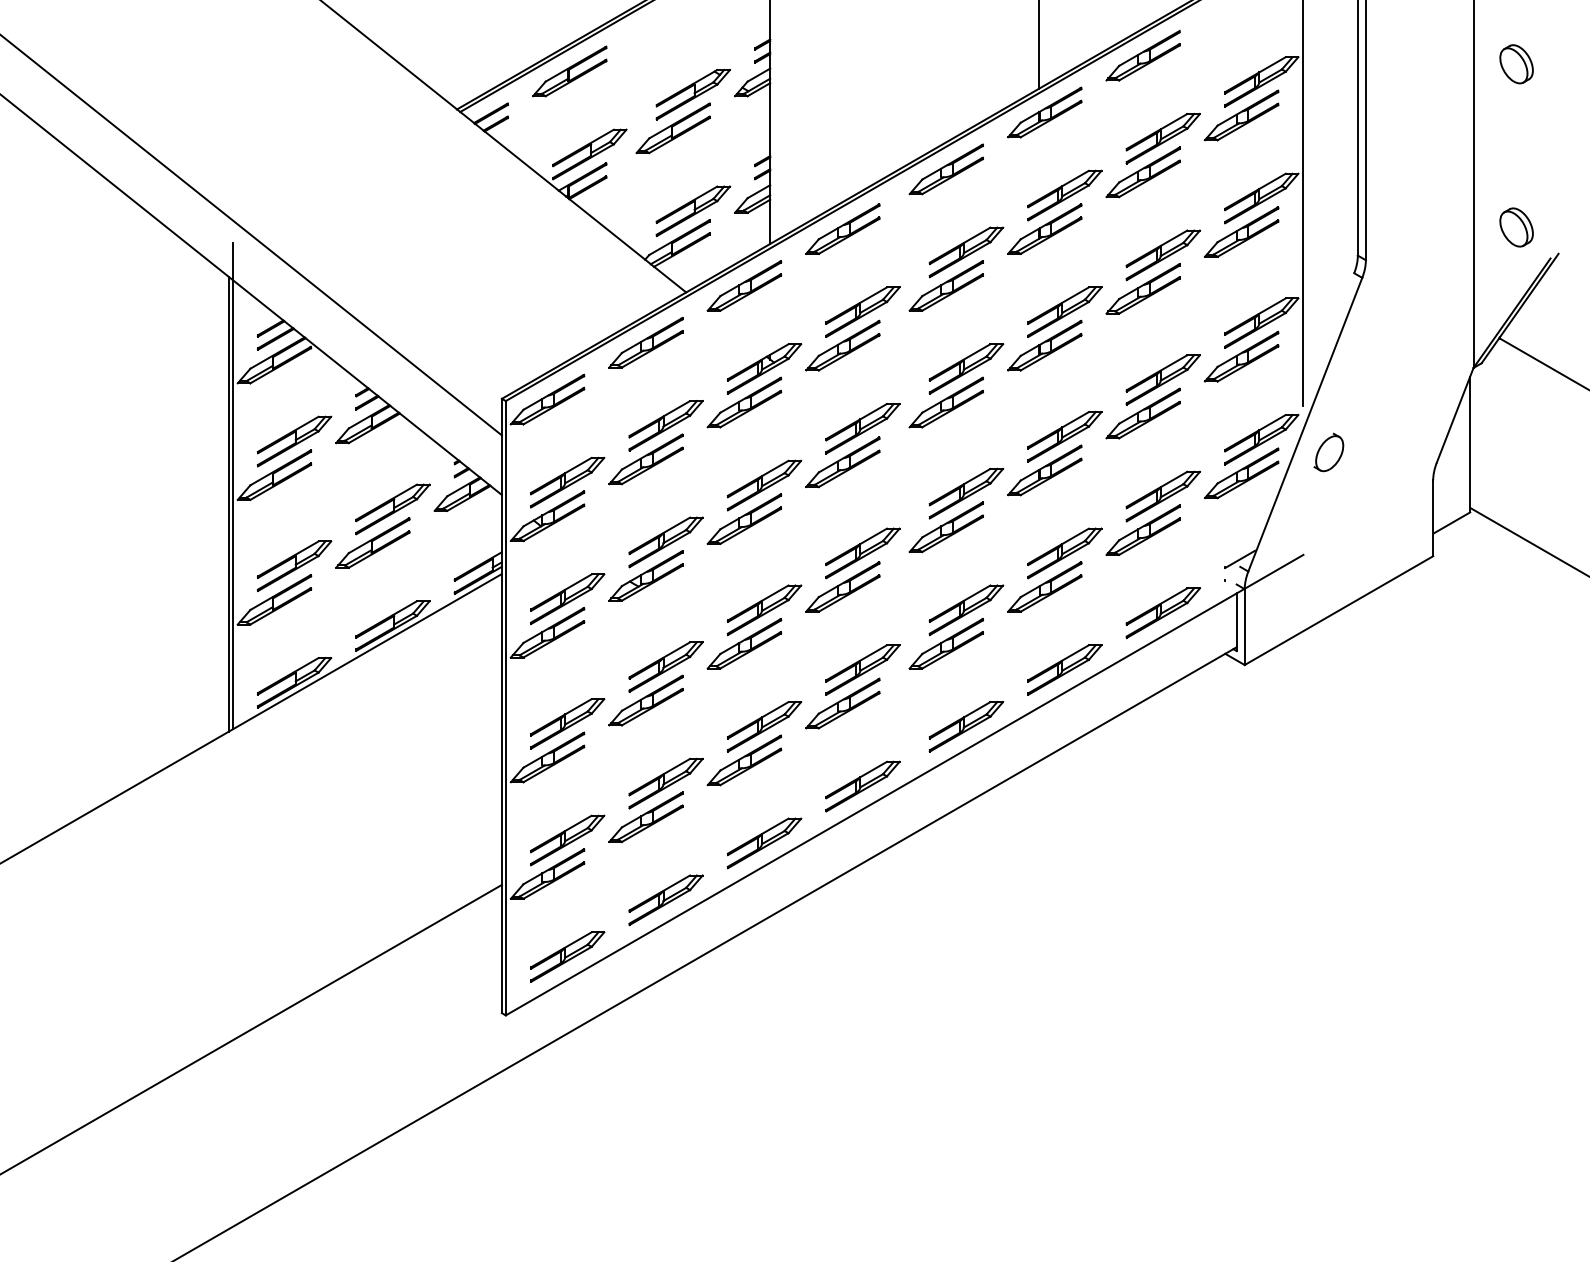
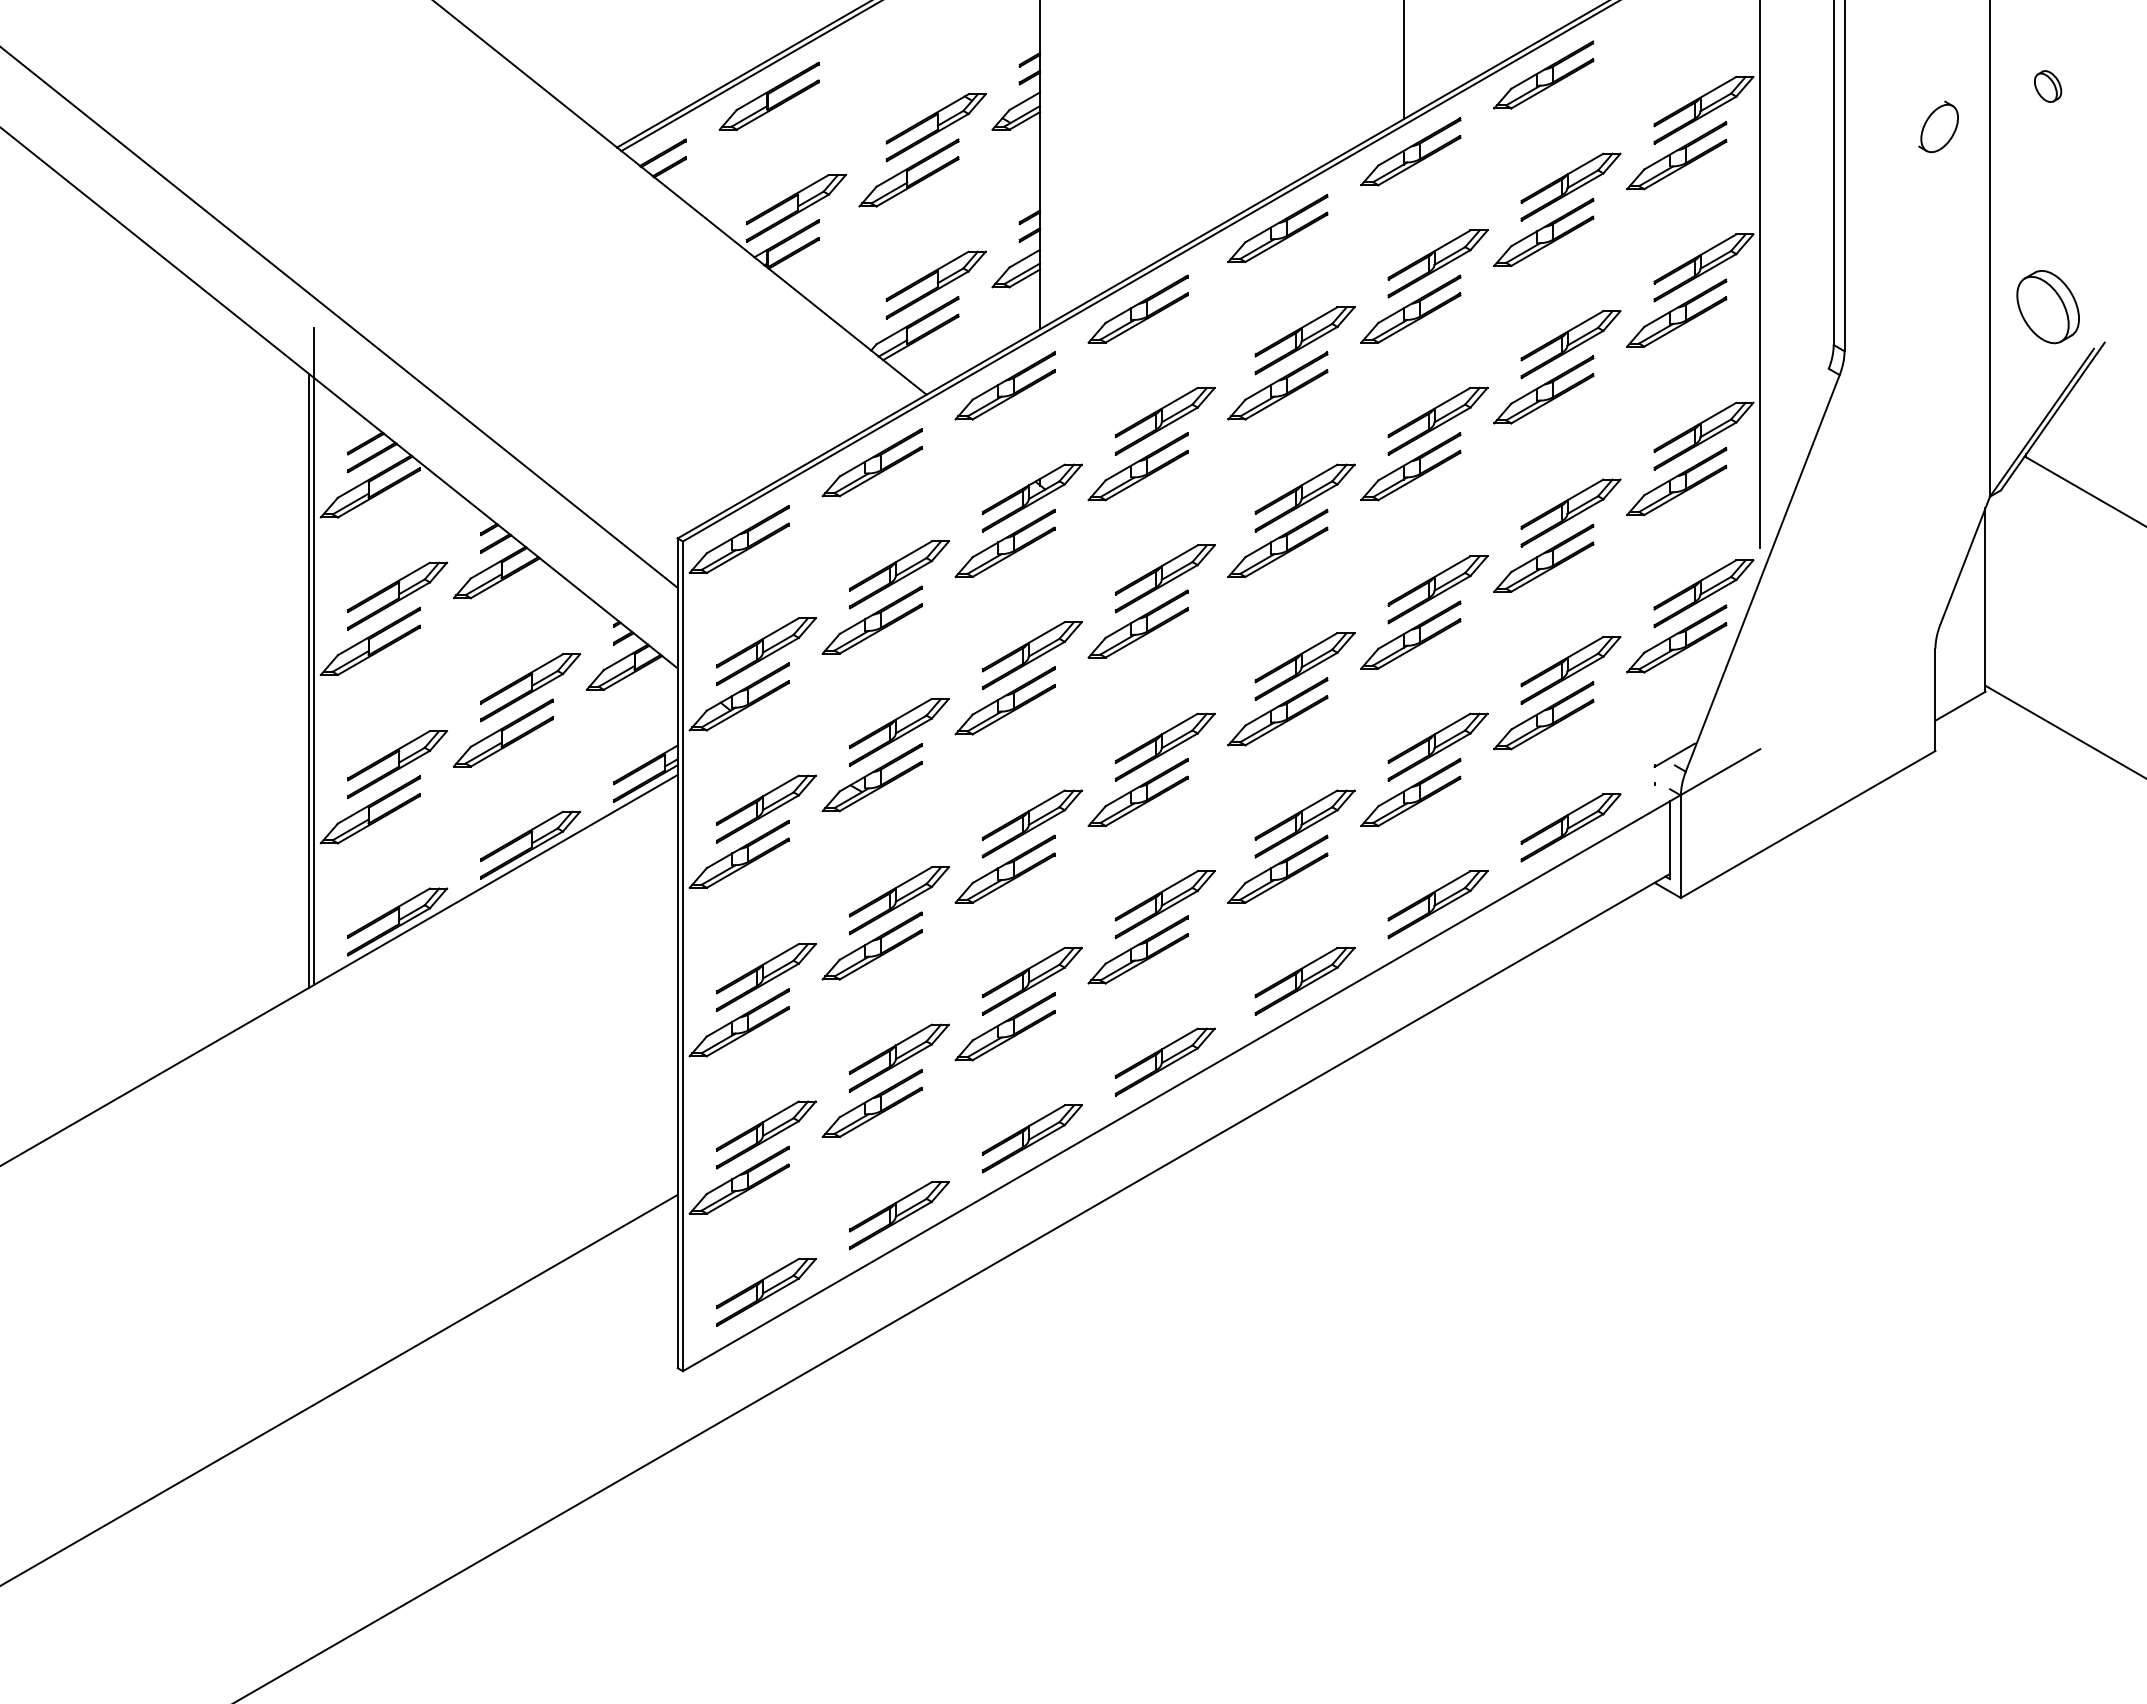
part: (1516, 64) -> (2047, 86), size x0.6
part: (1516, 227) -> (2047, 306), size x1.4
part: (1328, 452) -> (1938, 126), moved

